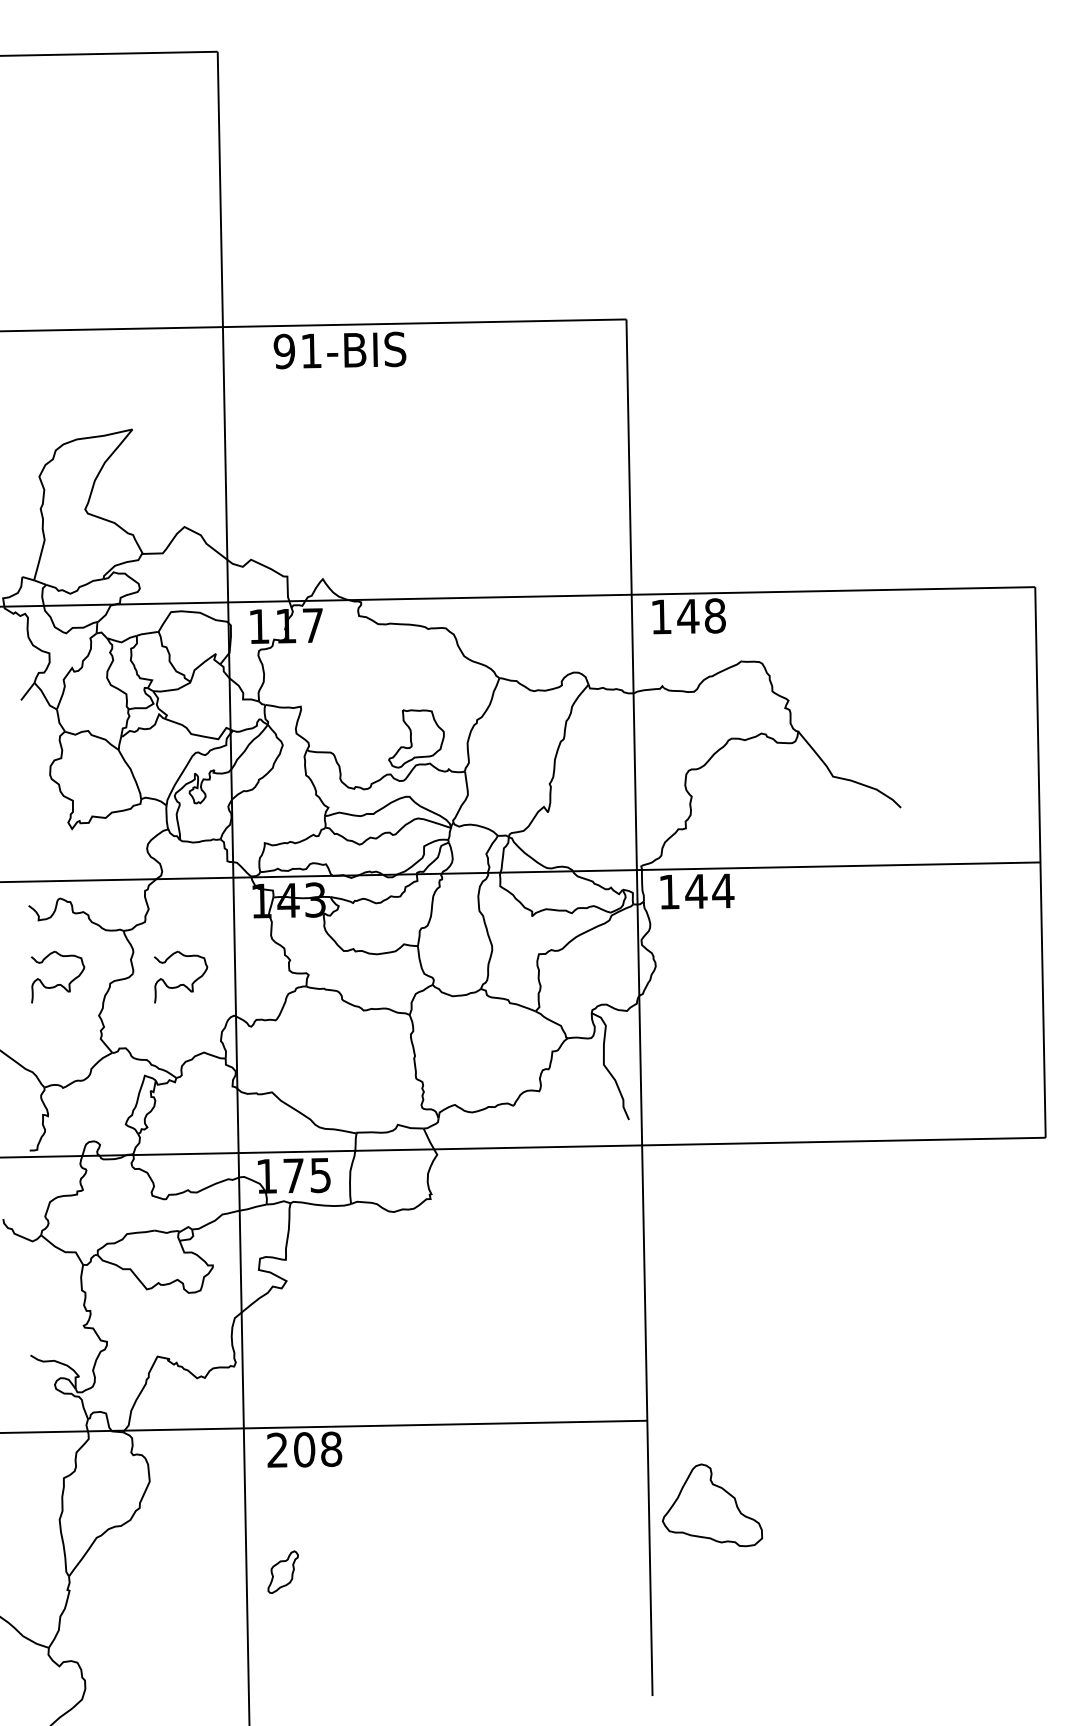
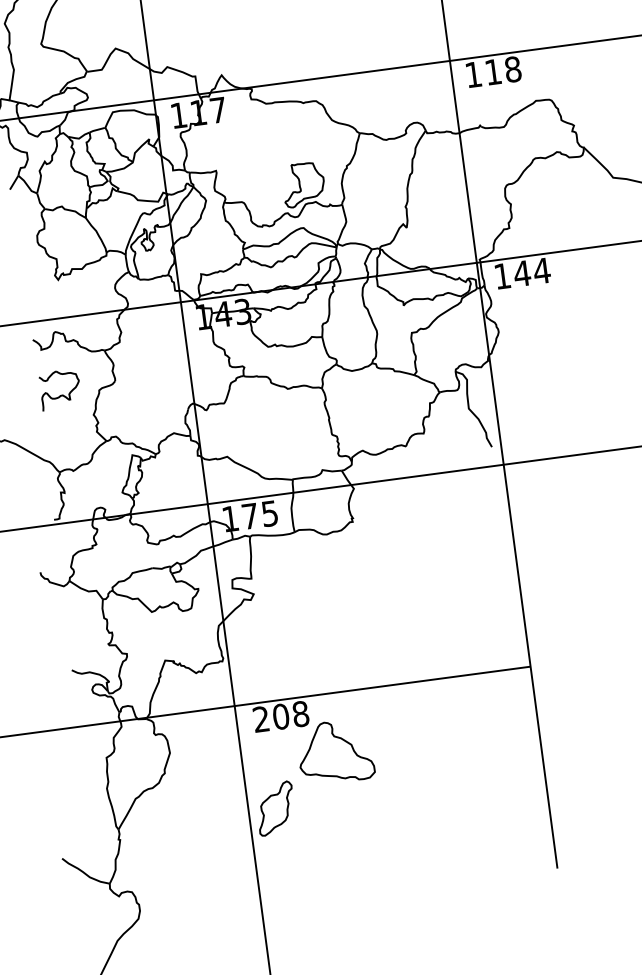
text: (688, 616) -> (493, 72), 148 -> 118
part: (181, 984) -> (151, 385), removed
part: (712, 1505) -> (335, 751), moved
part: (282, 1571) -> (275, 808), size x1.67

